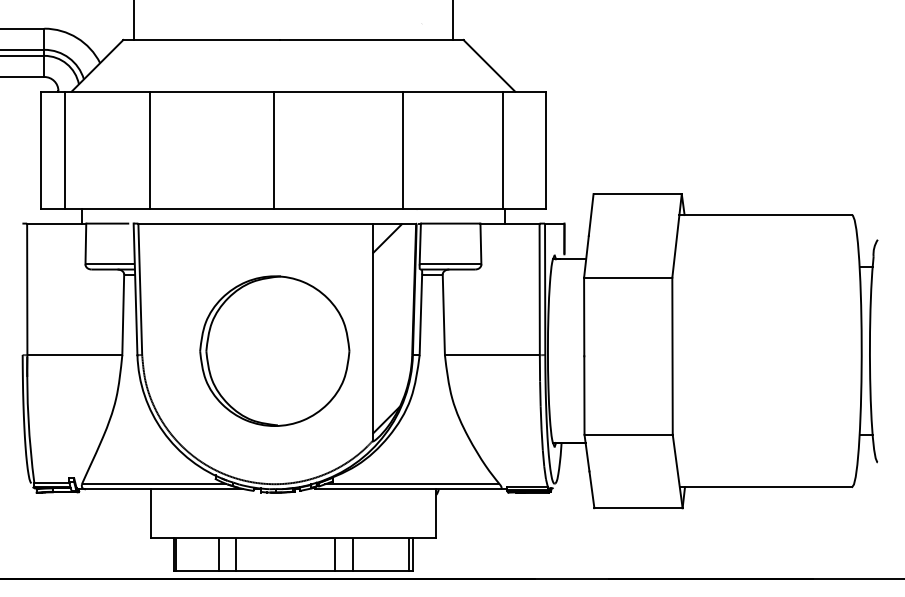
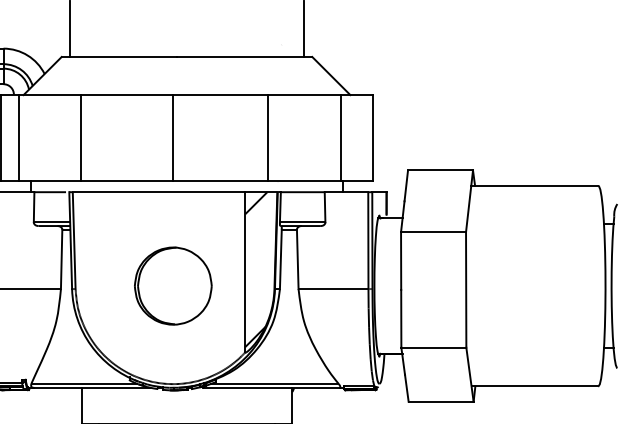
part: (274, 350) -> (173, 285), size x0.7

